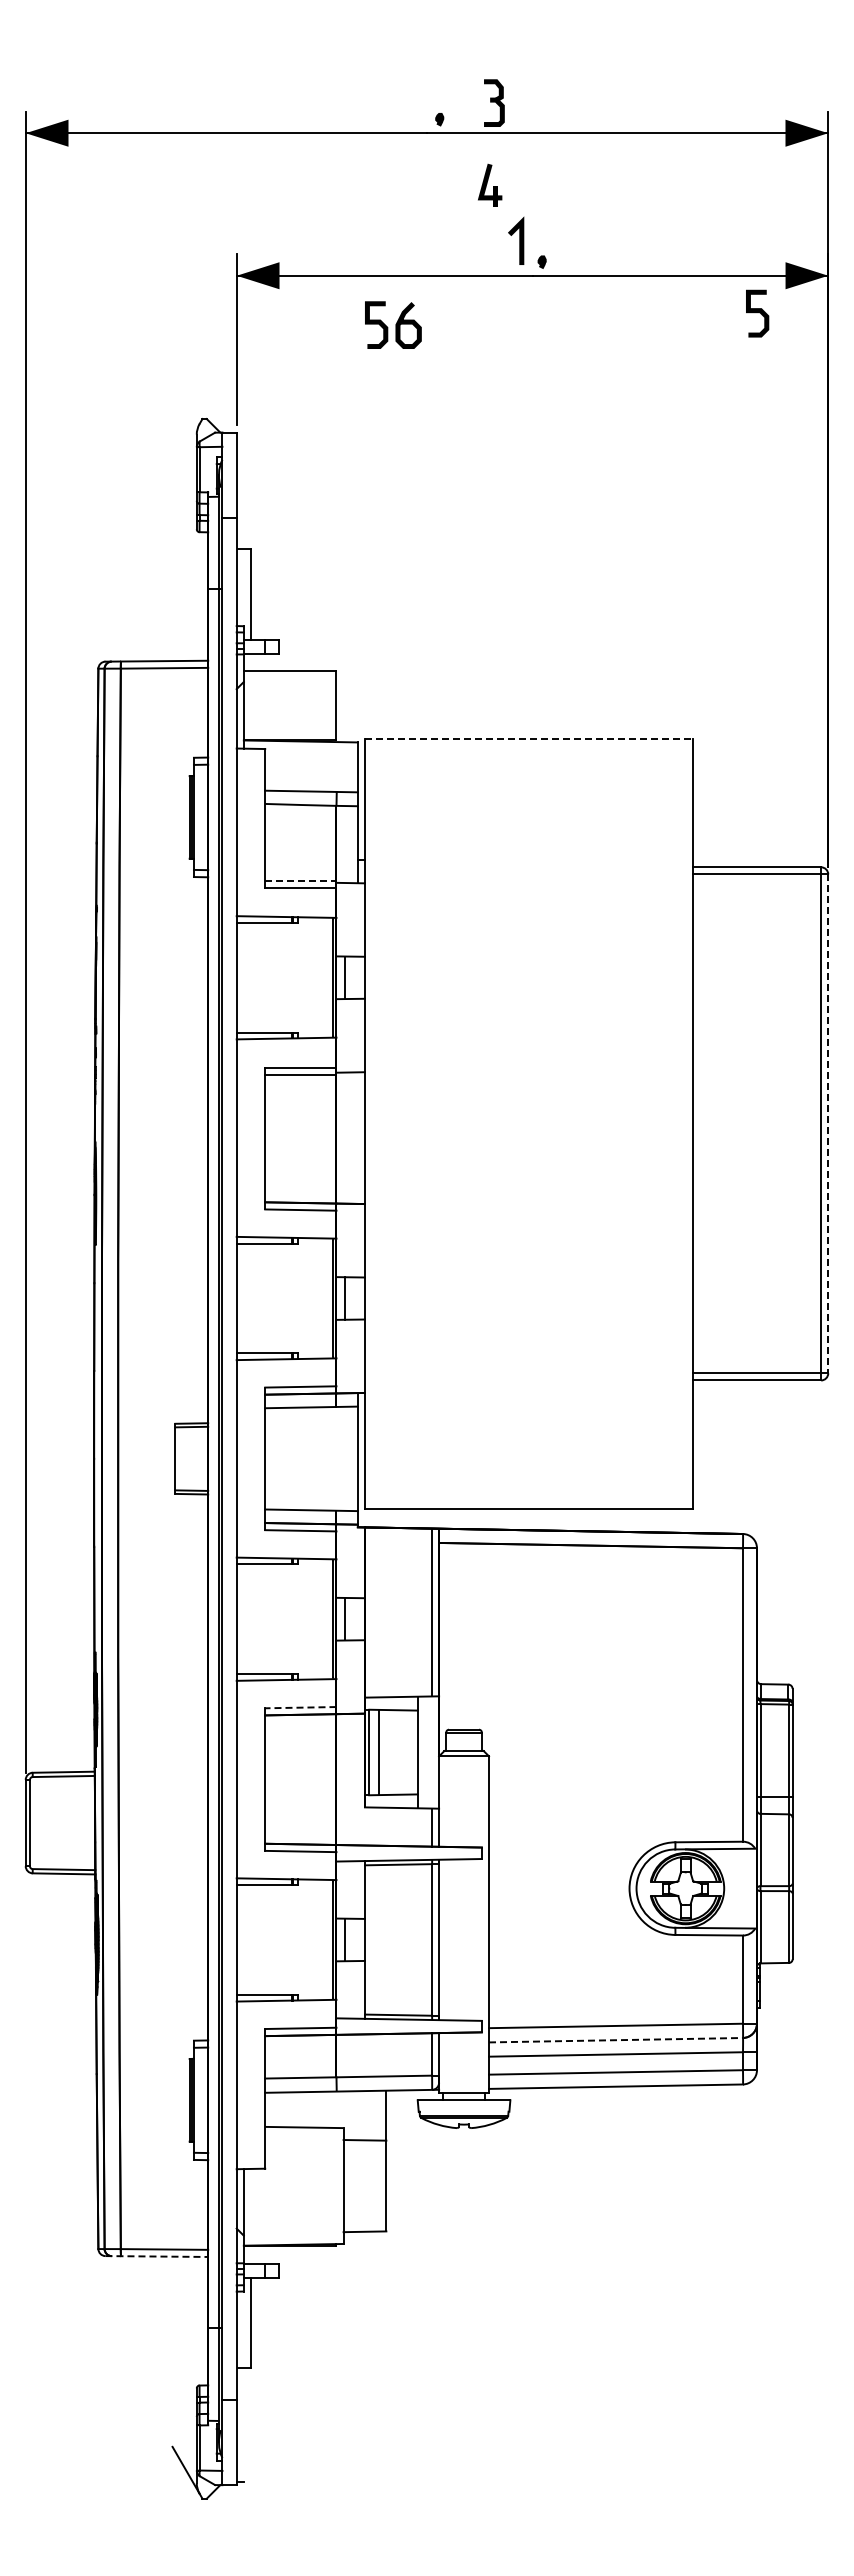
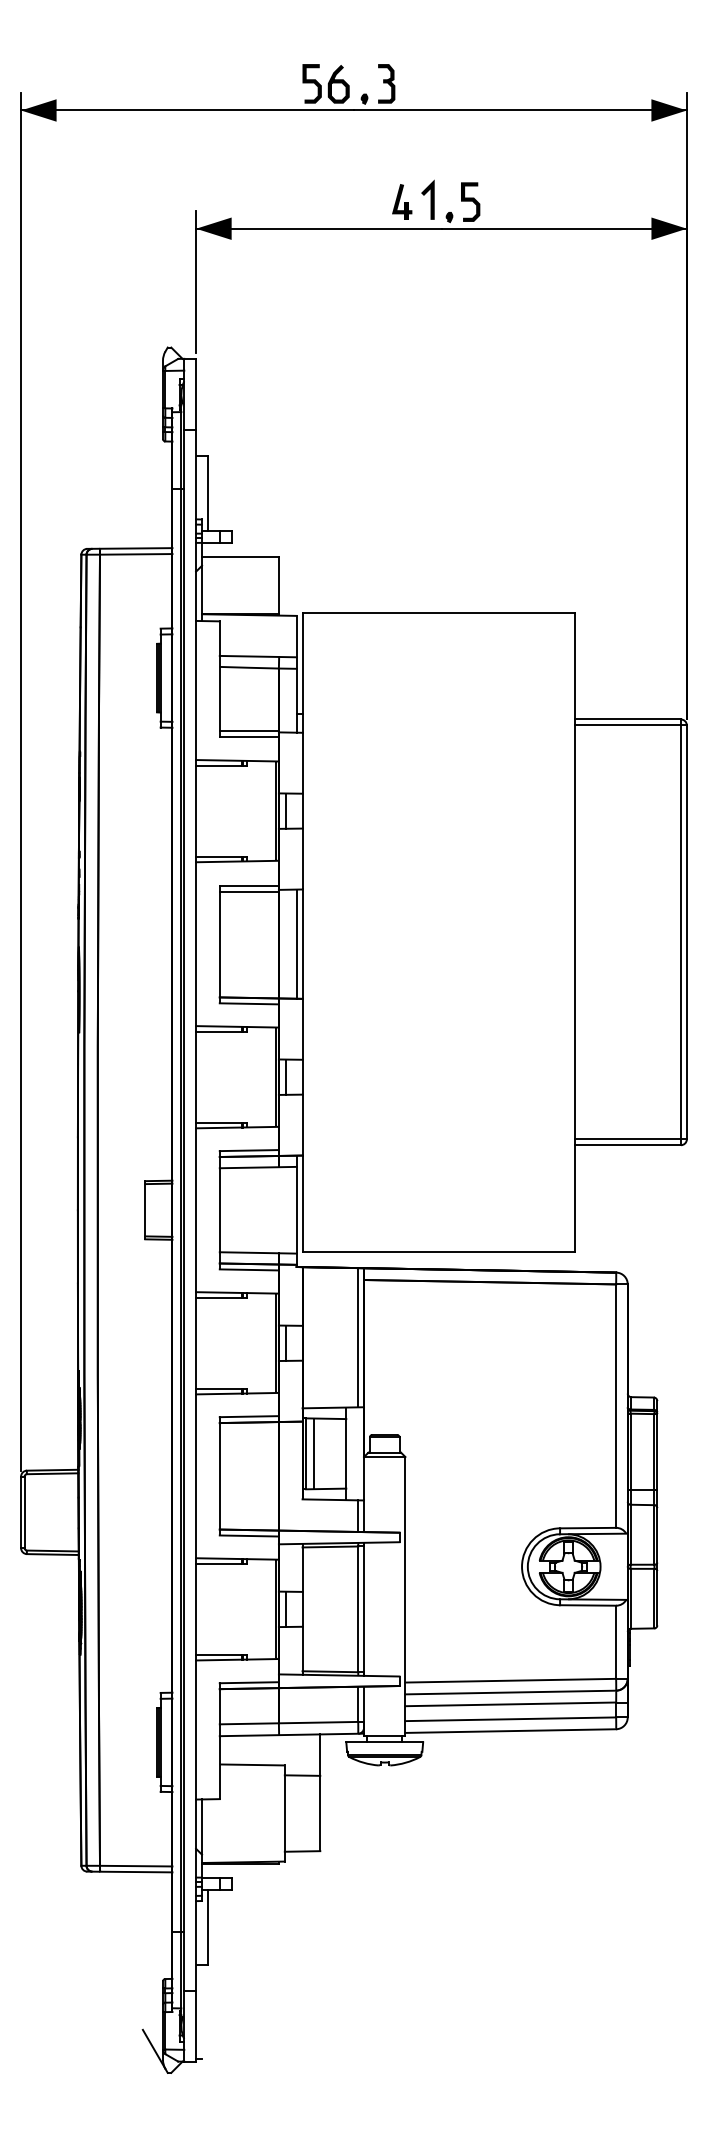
part: (494, 102) -> (386, 83), moved
part: (490, 184) -> (402, 201), moved
curve: (757, 313) -> (470, 201), moved
part: (393, 324) -> (326, 83), moved
line: (528, 739) -> (438, 613), dashed -> solid
line: (300, 880) -> (249, 730), dashed -> solid
line: (828, 1124) -> (687, 932), dashed -> solid
line: (357, 1137) -> (296, 943), added
line: (300, 1707) -> (249, 1416), dashed -> solid
line: (616, 2040) -> (511, 1692), dashed -> solid
line: (157, 2256) -> (130, 1871), dashed -> solid

